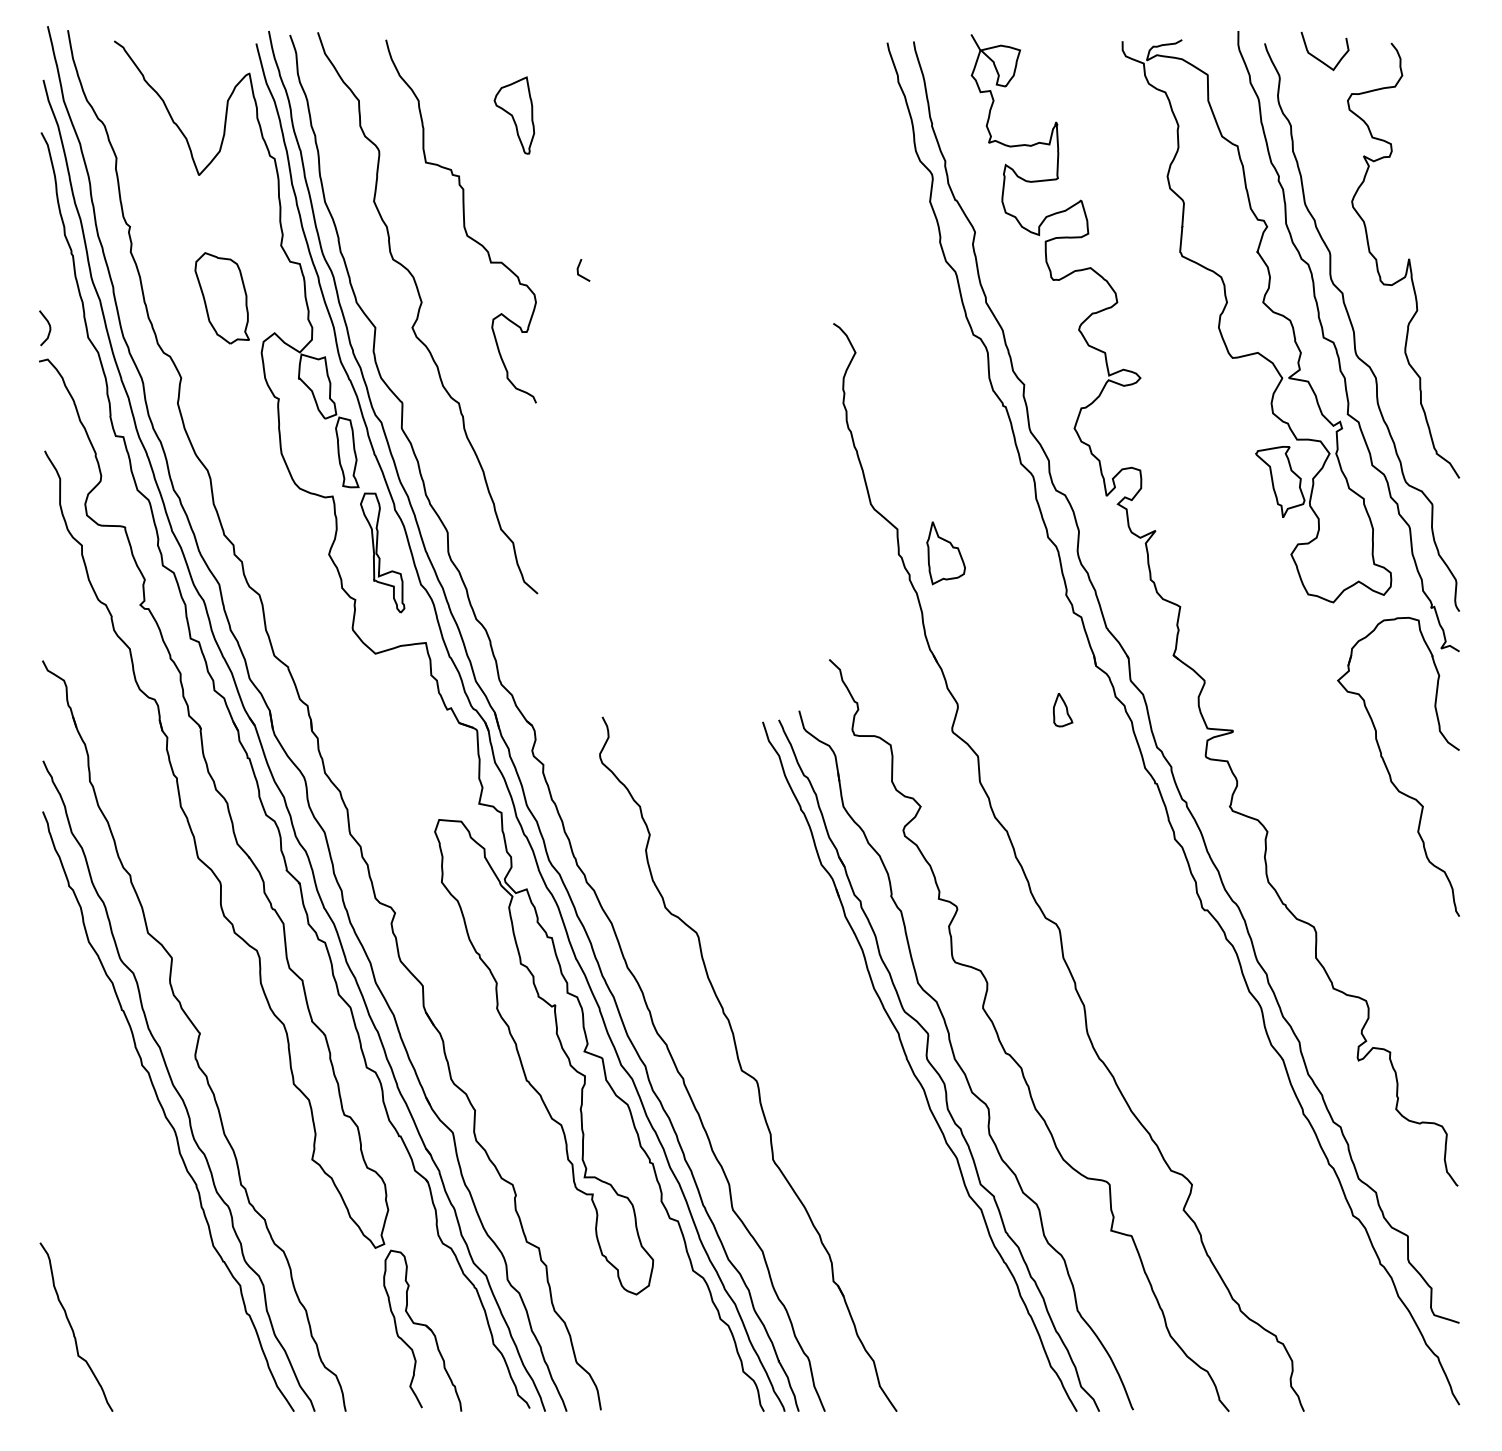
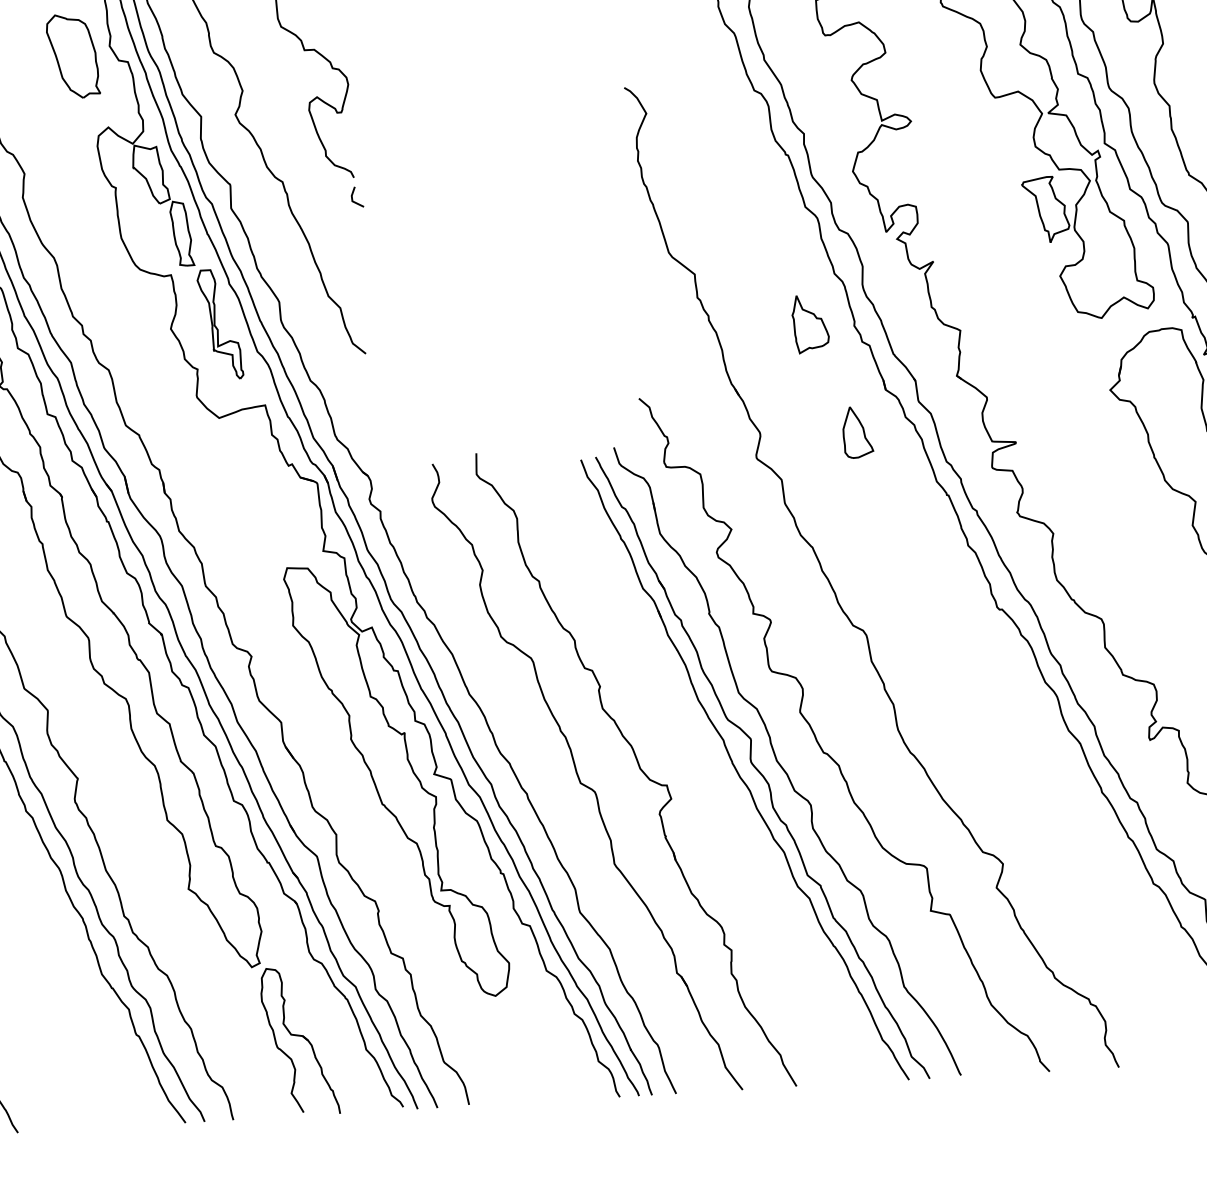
line: (579, 267) -> (353, 194), moved
part: (221, 298) -> (72, 56), moved
part: (945, 553) -> (809, 324), moved
part: (1062, 709) -> (857, 431), size x1.67
part: (801, 1059) -> (635, 769), added

